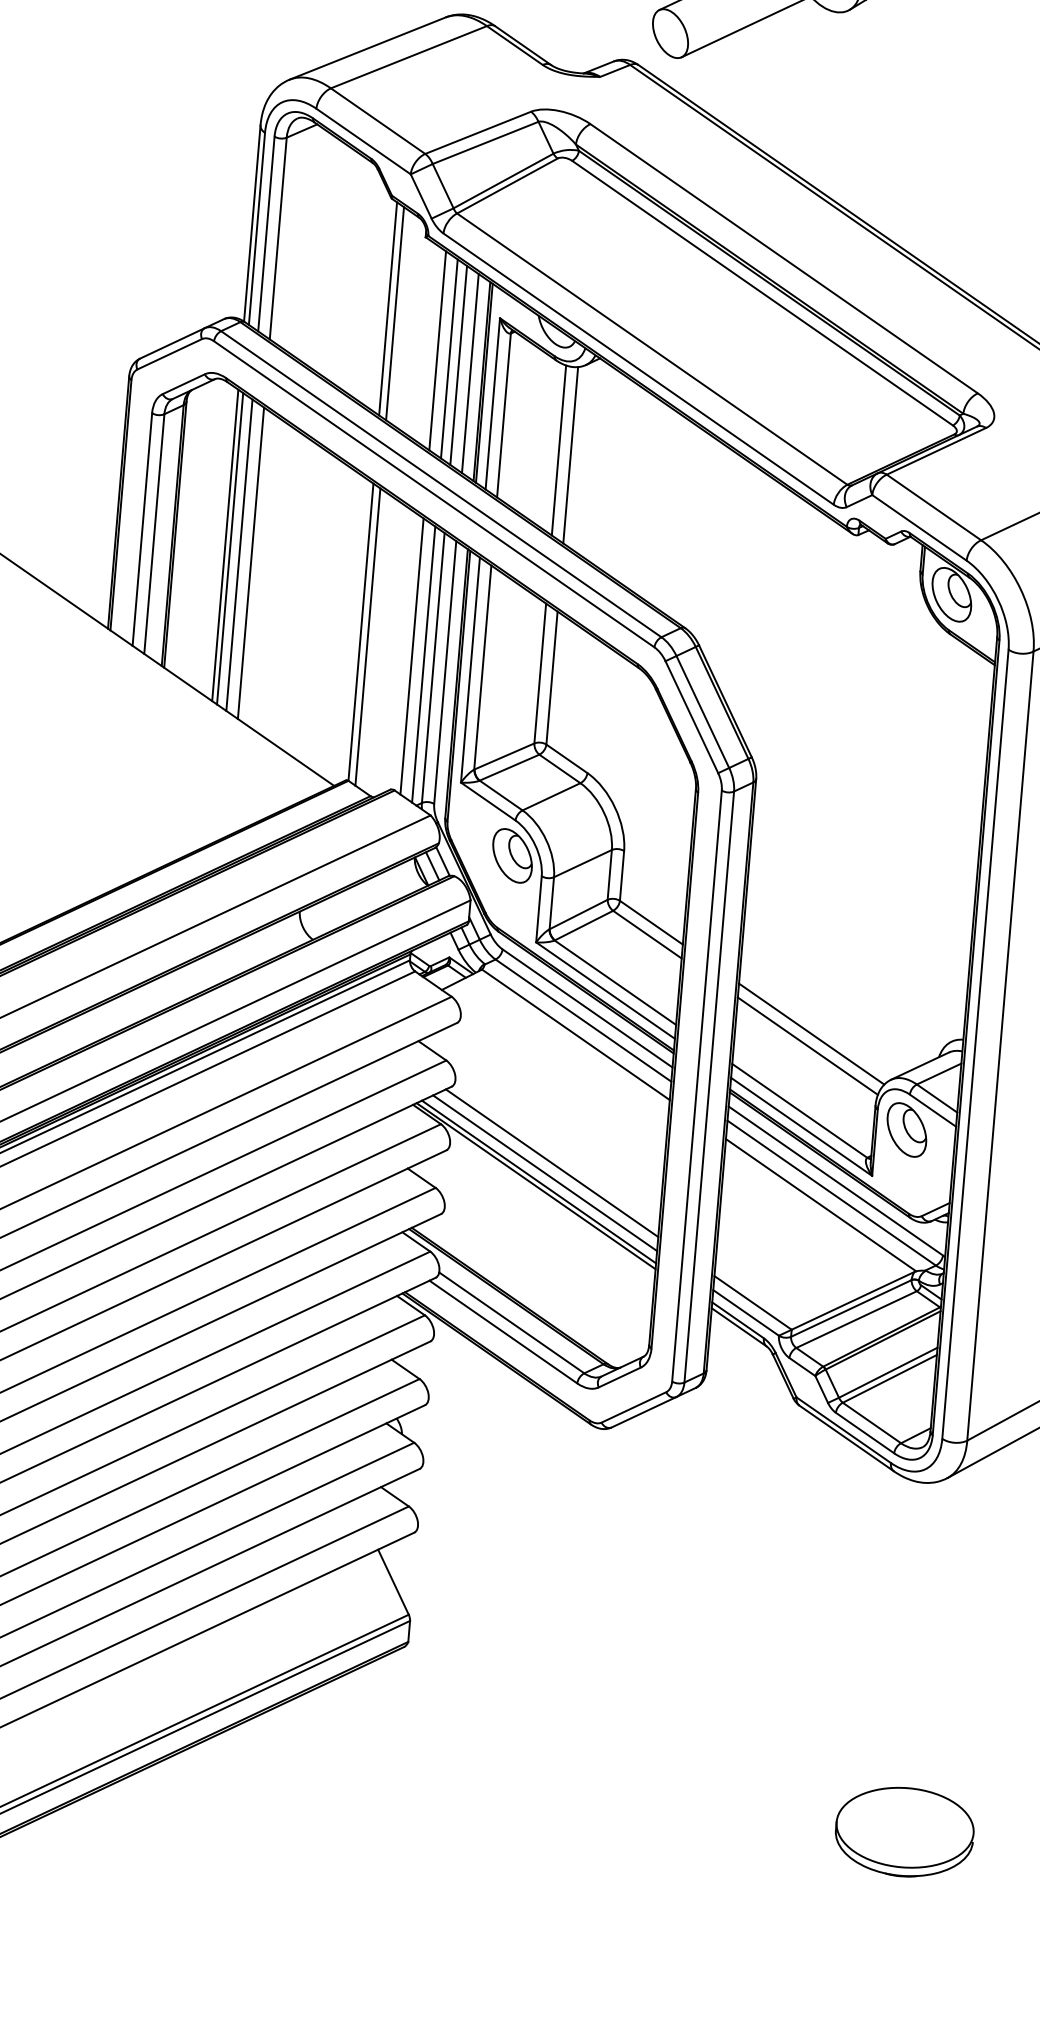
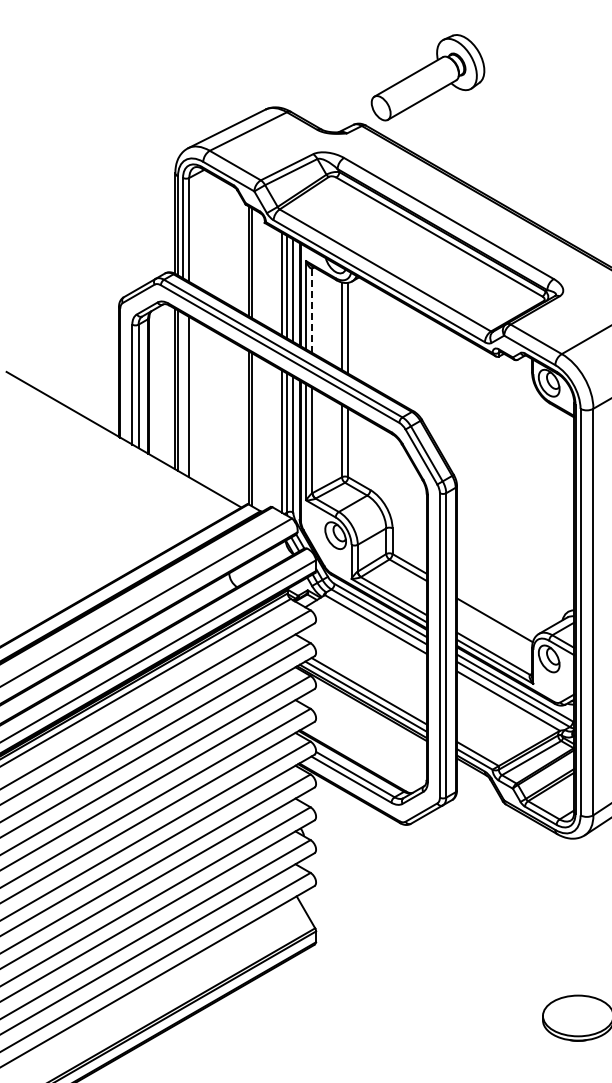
line: (437, 350) -> (275, 280), removed
line: (504, 416) -> (312, 311), solid -> dashed
line: (240, 555) -> (183, 393), removed
line: (411, 655) -> (275, 437), removed
line: (812, 1033) -> (496, 613), removed

